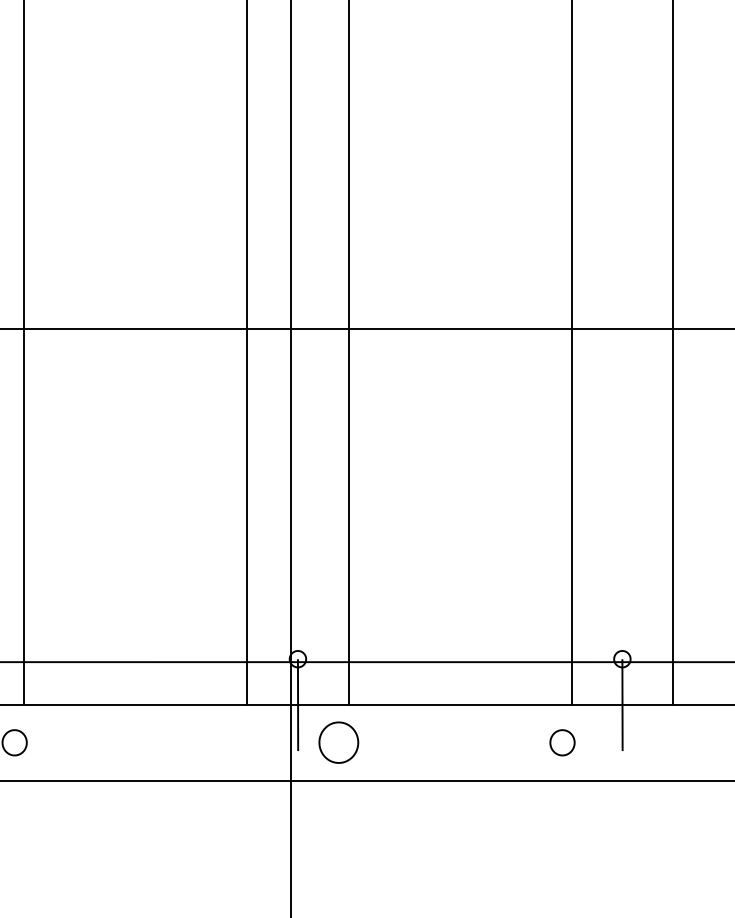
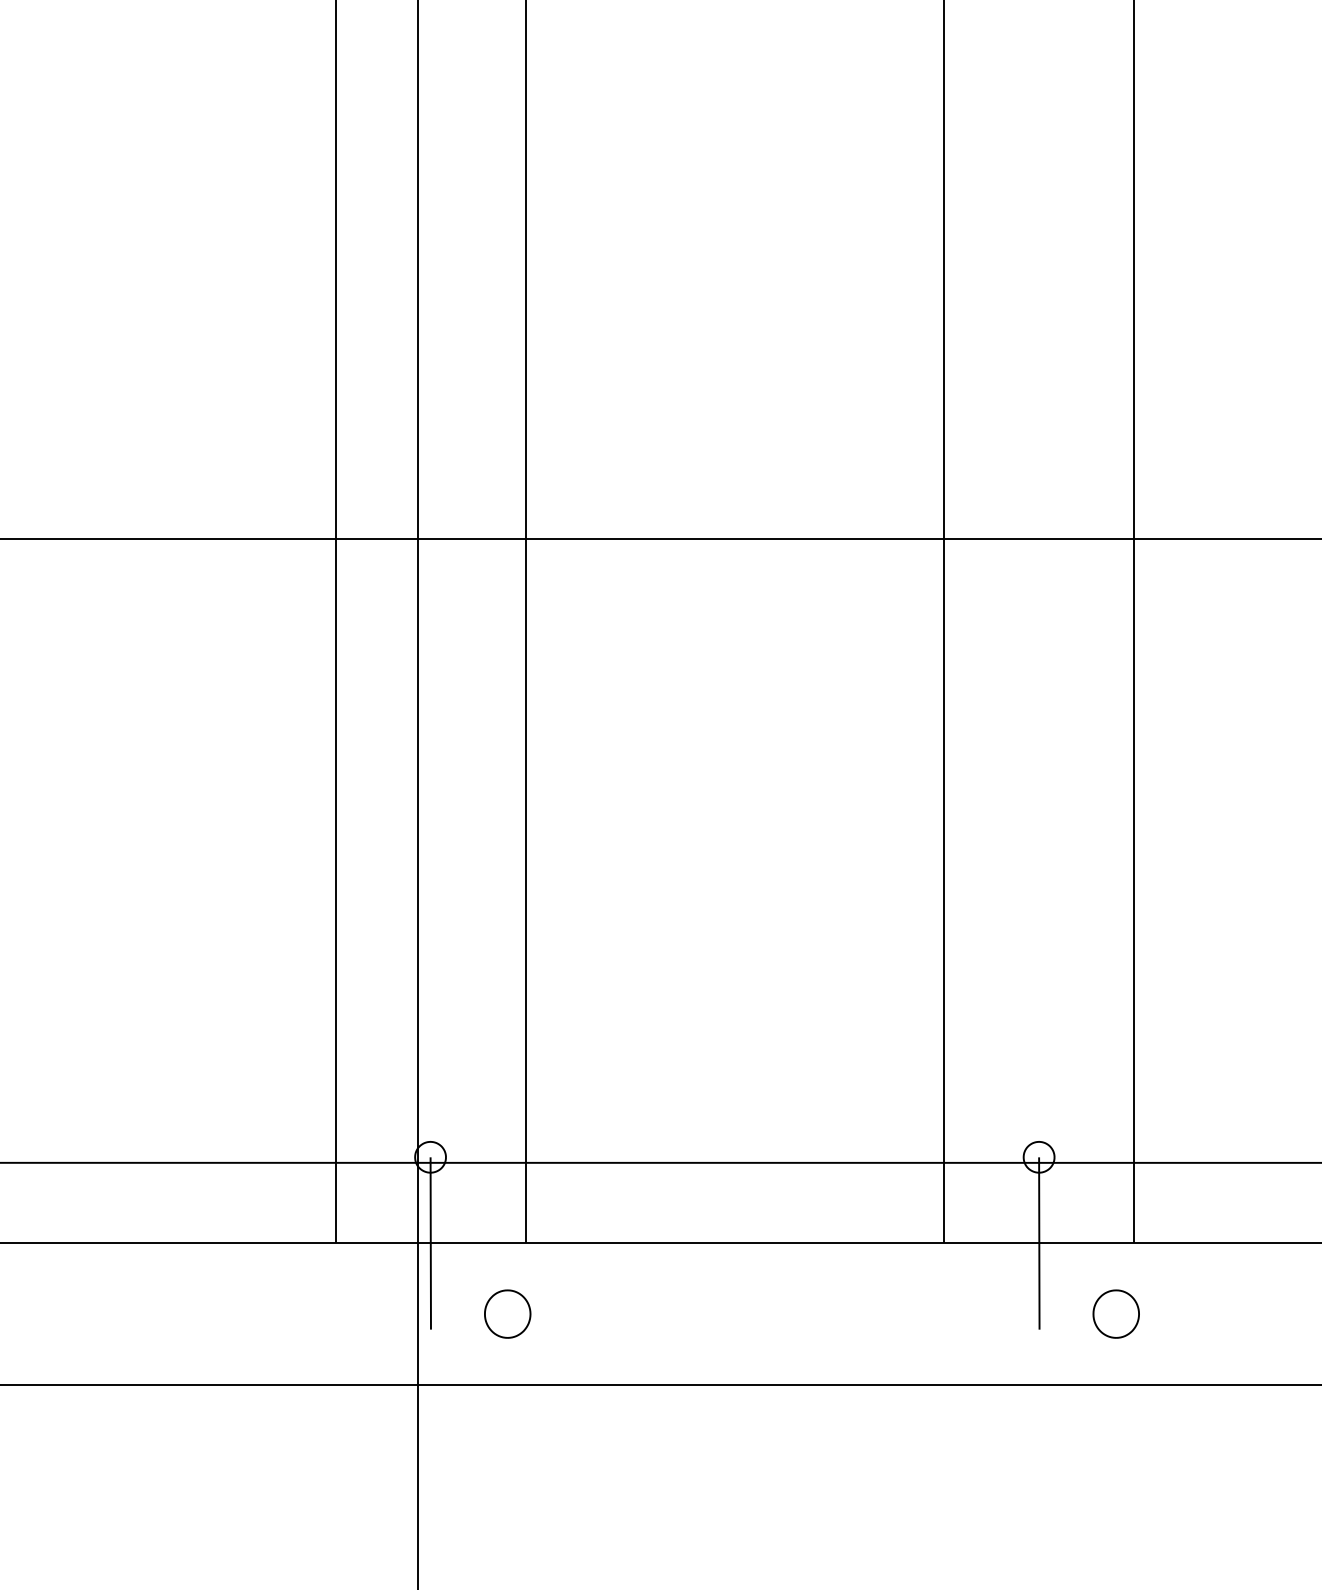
part: (339, 742) -> (508, 1313), size x0.62
part: (562, 742) -> (1116, 1313), moved

